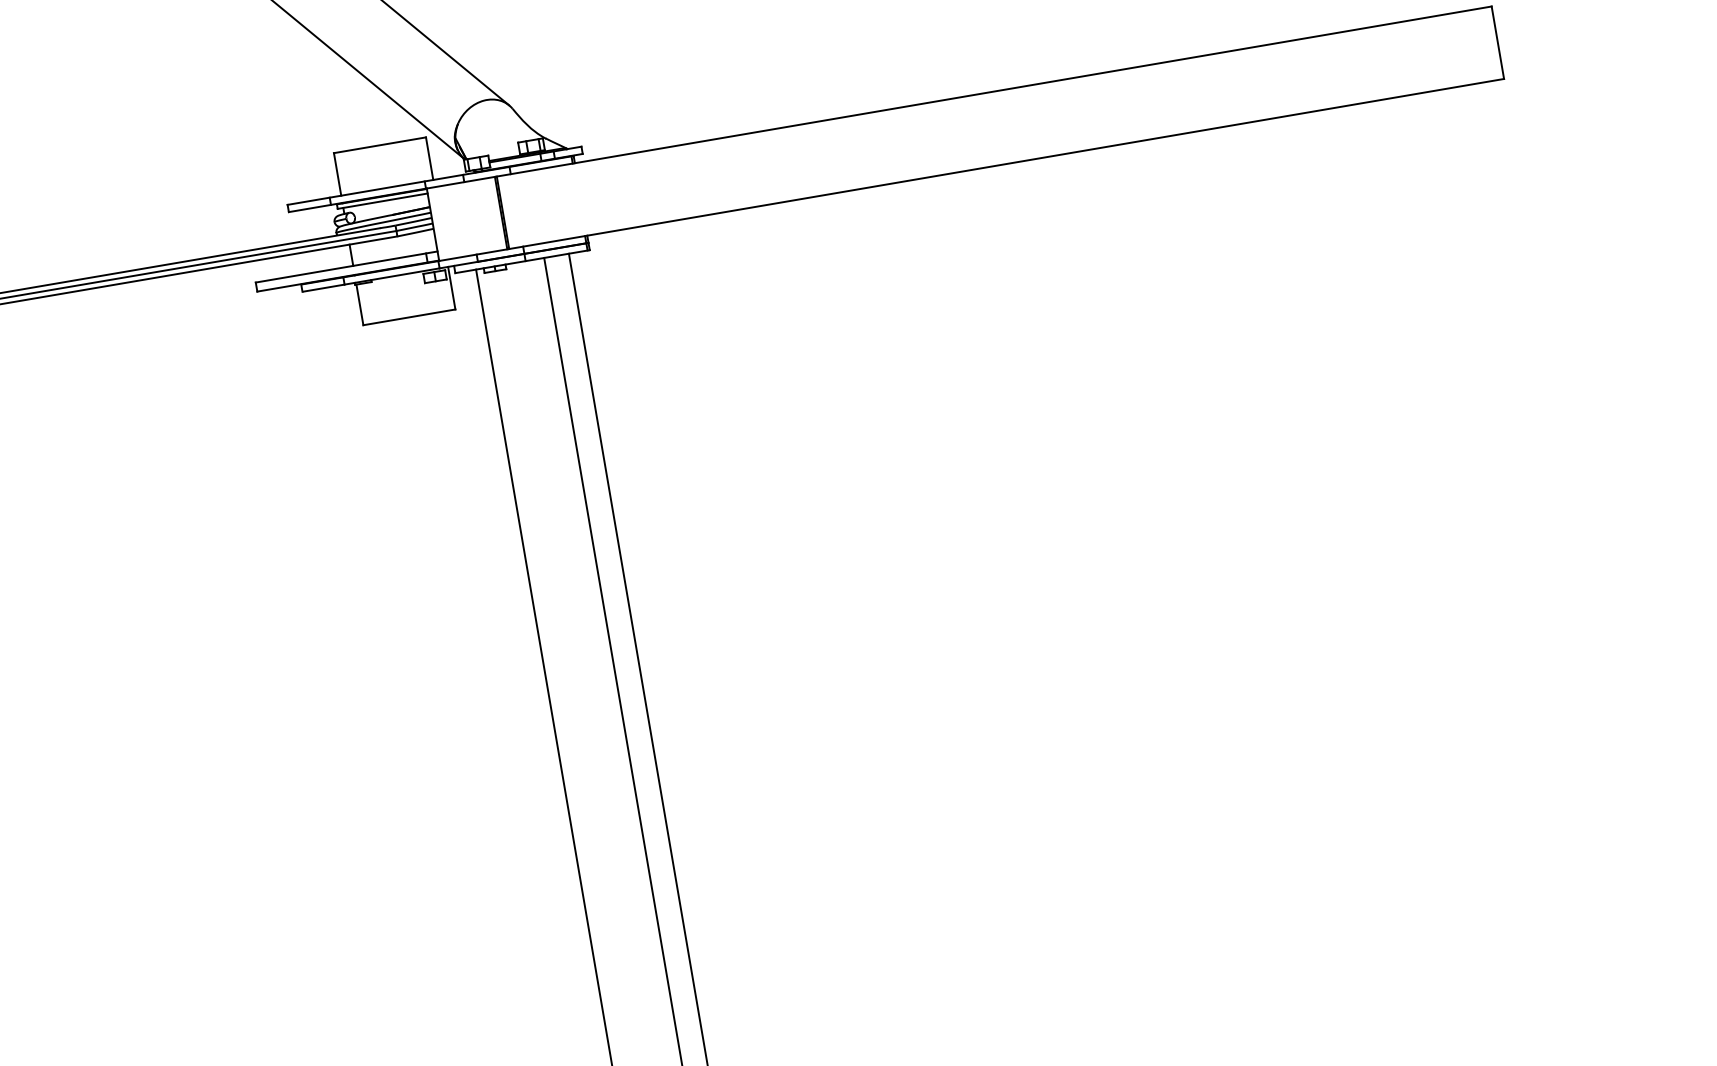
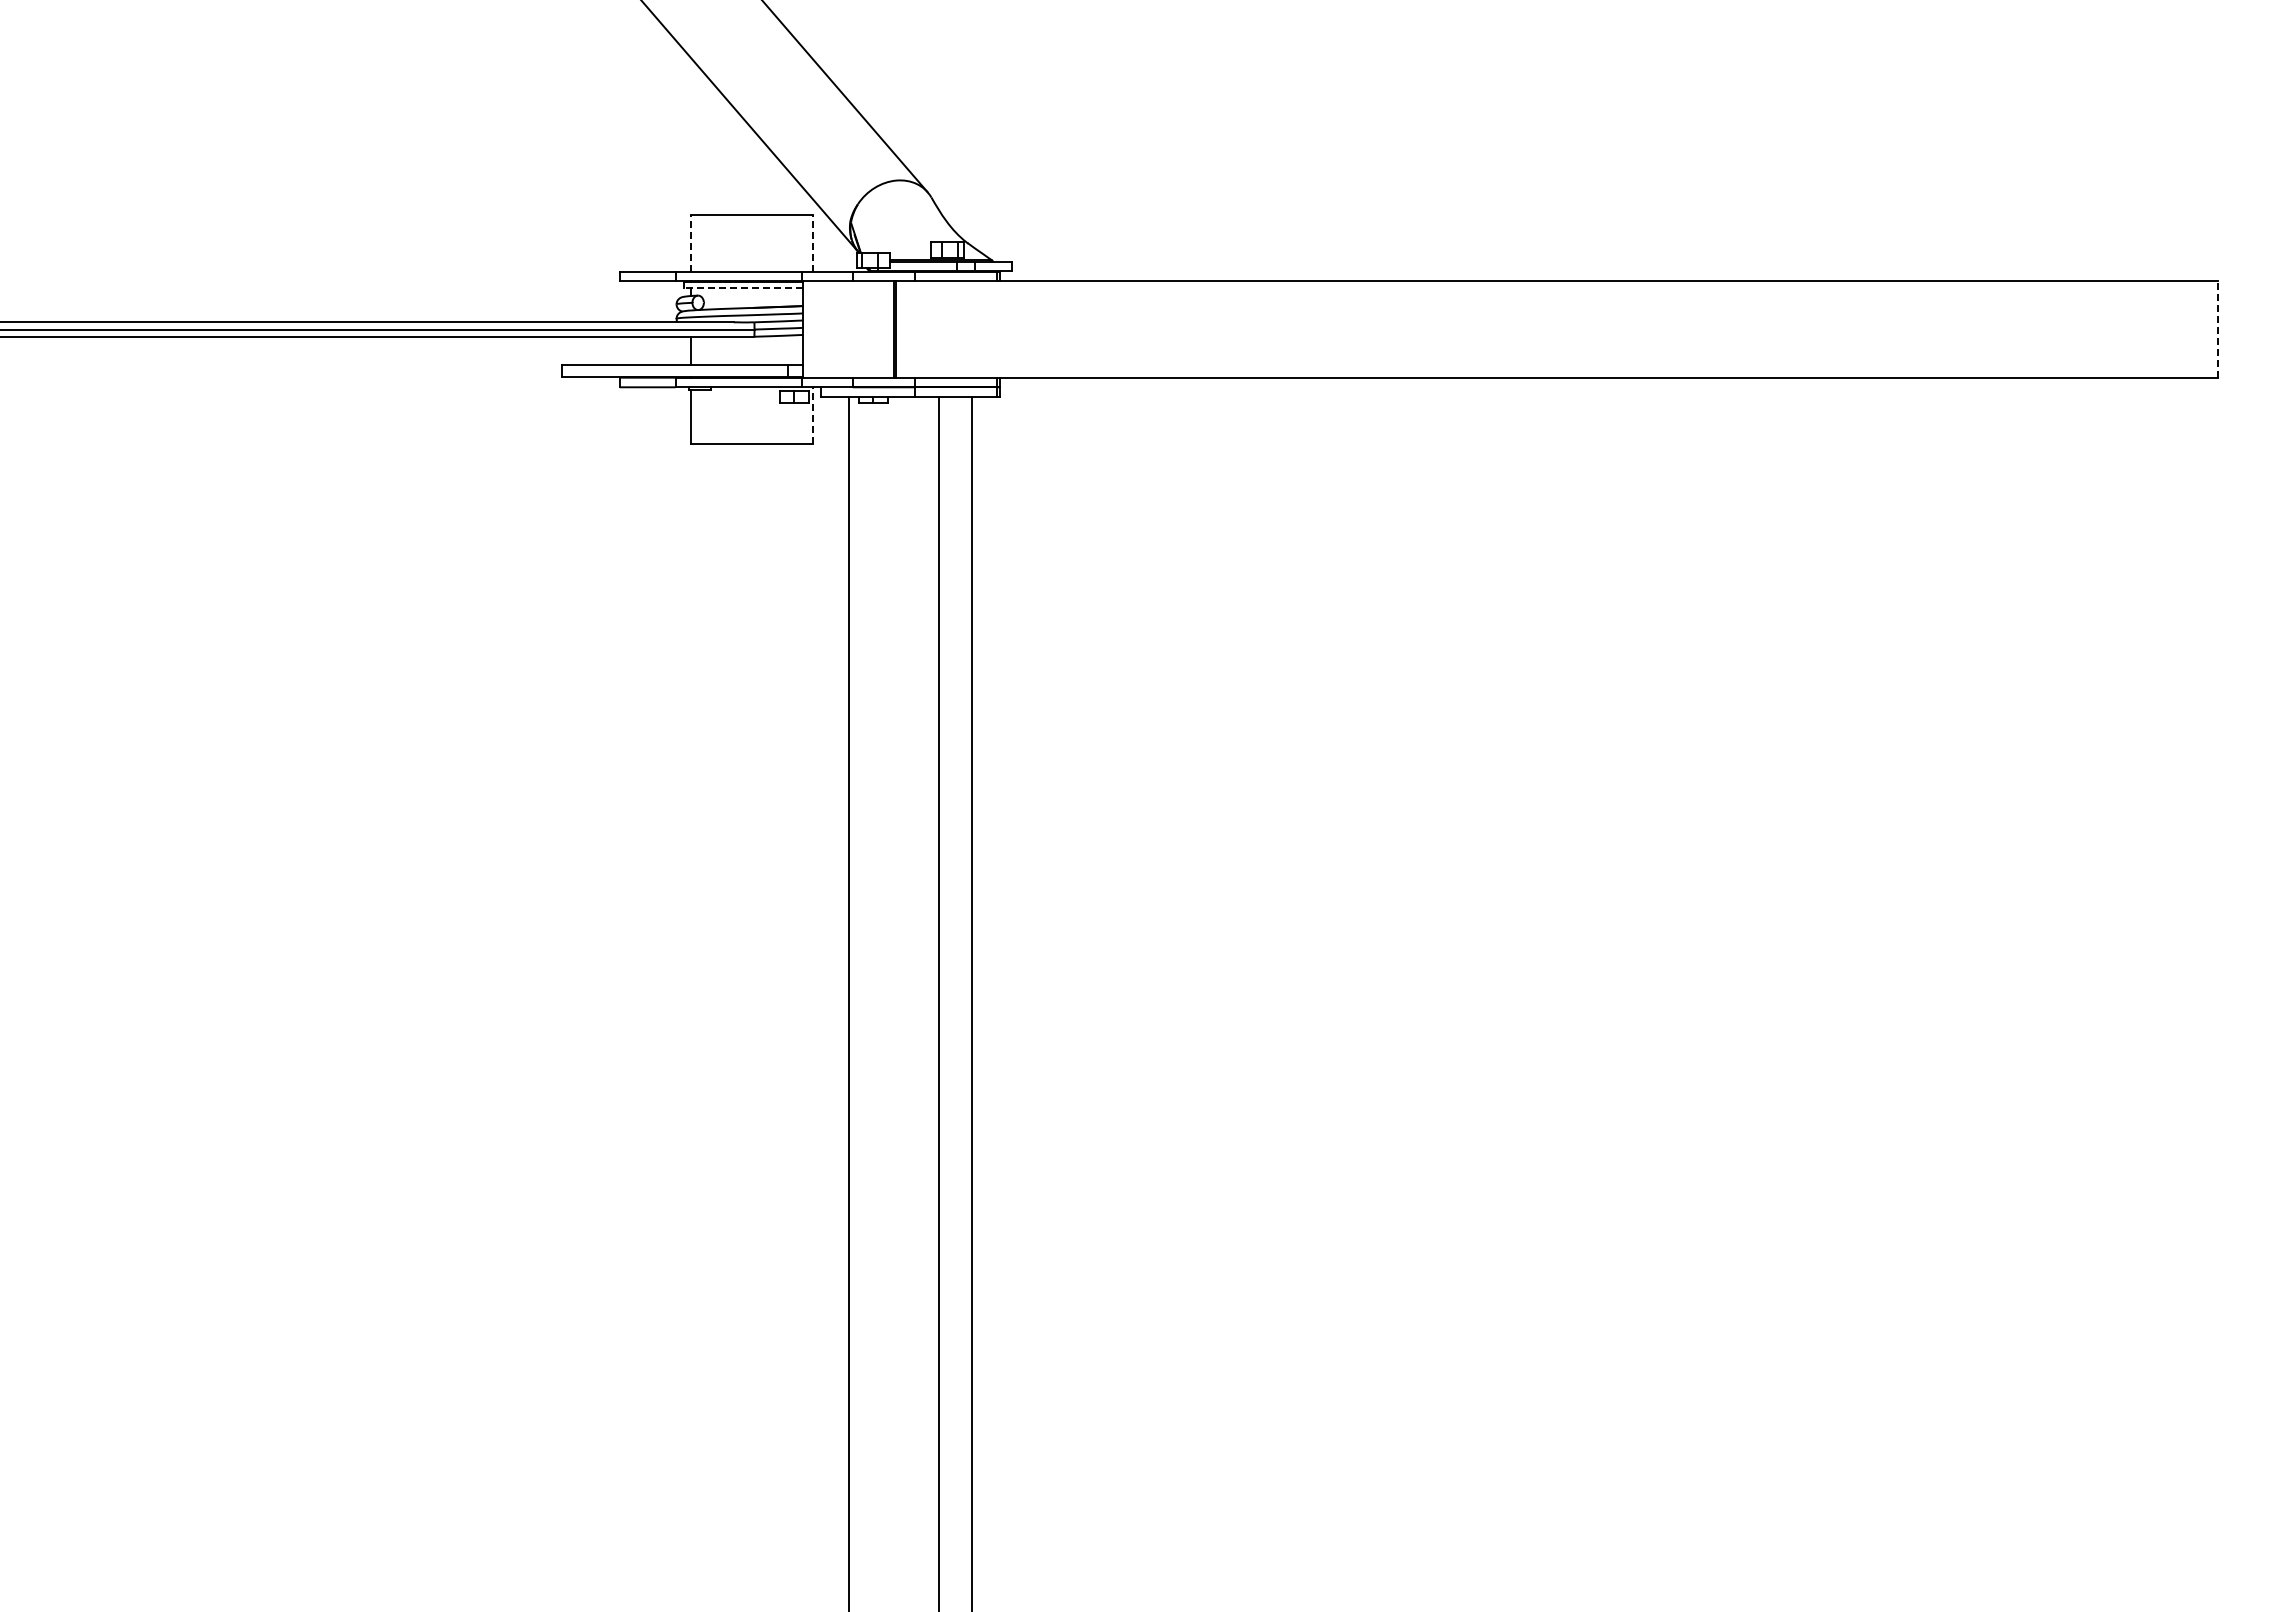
line: (1497, 42) -> (2217, 329), solid -> dashed
line: (429, 158) -> (813, 243), solid -> dashed
line: (337, 174) -> (691, 243), solid -> dashed
line: (382, 201) -> (743, 288), solid -> dashed
line: (451, 288) -> (813, 415), solid -> dashed

